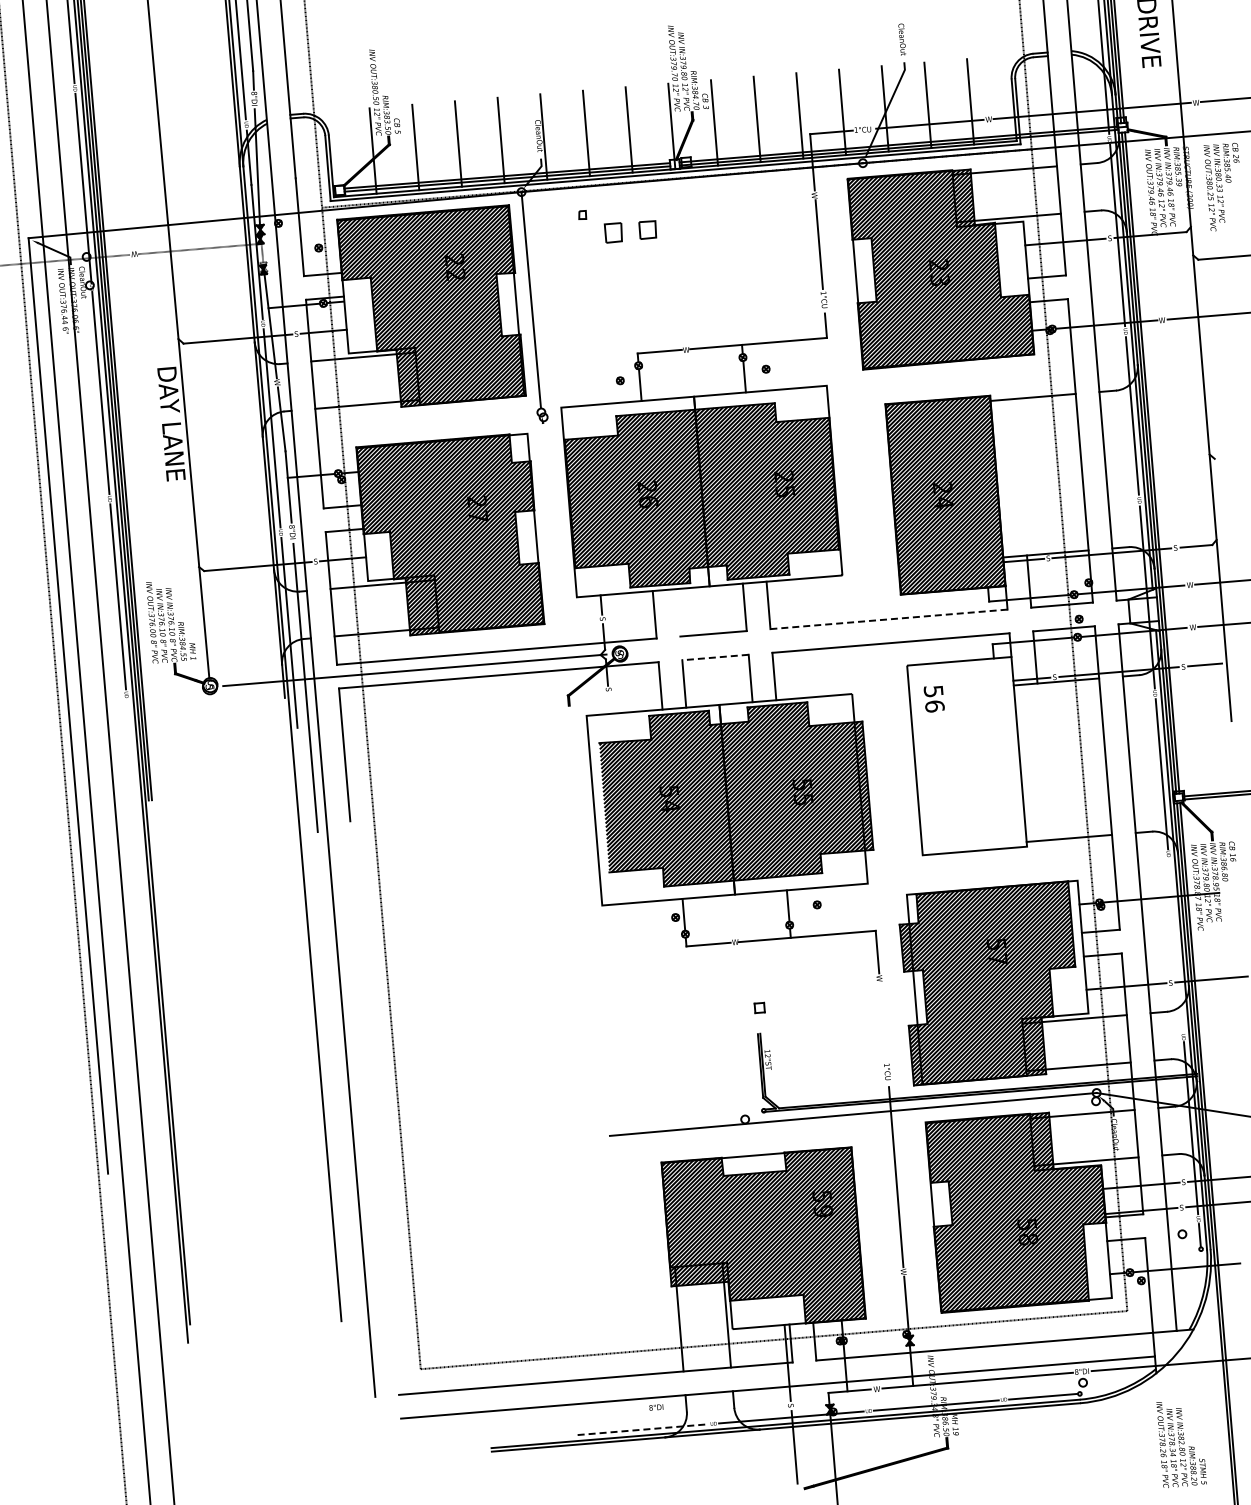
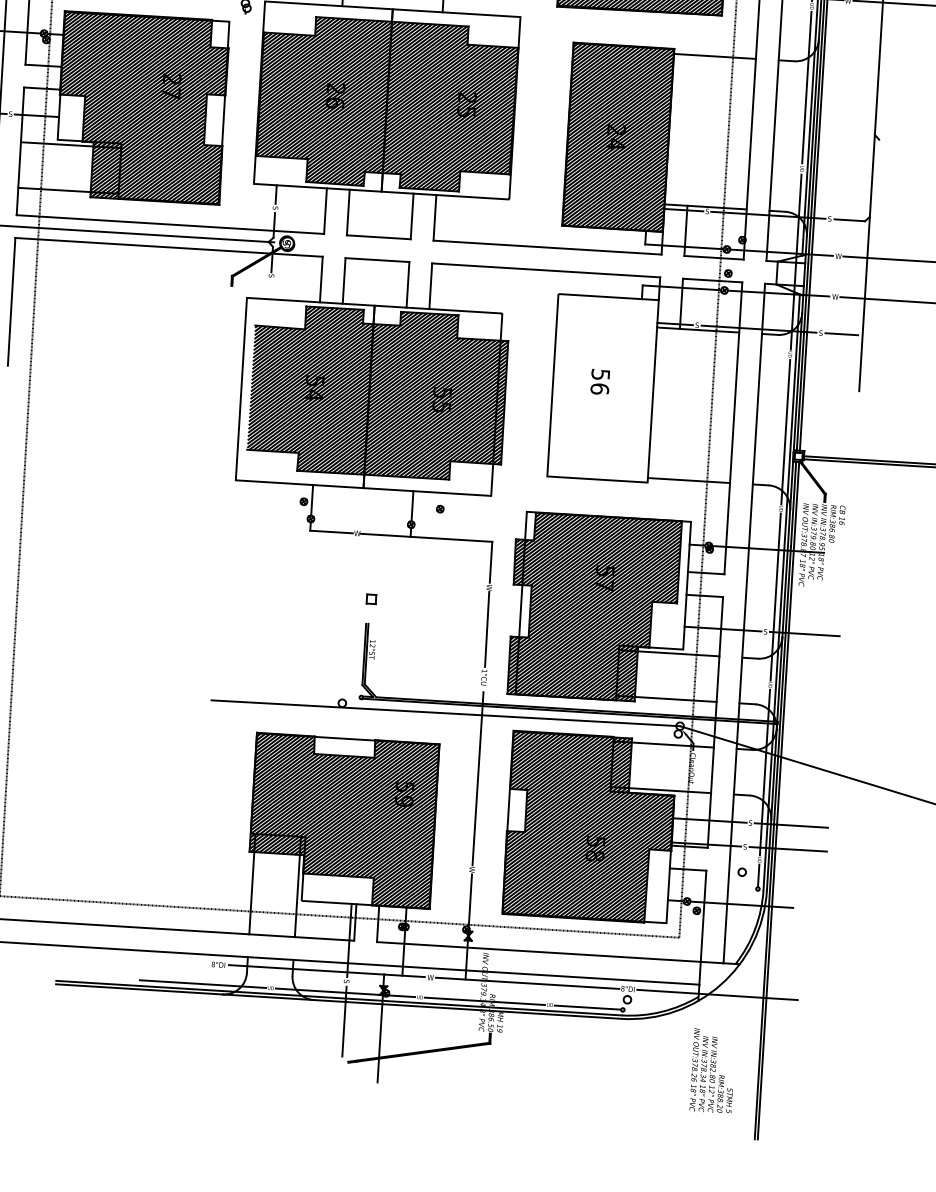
line: (678, 612) -> (348, 212), added
line: (889, 619) -> (548, 247), dashed -> solid
line: (715, 657) -> (377, 260), dashed -> solid
text: (933, 699) -> (599, 382), moved
line: (1175, 945) -> (775, 596), added
line: (883, 1021) -> (487, 629), added
line: (747, 1399) -> (306, 969), added
line: (643, 1429) -> (203, 983), dashed -> solid

